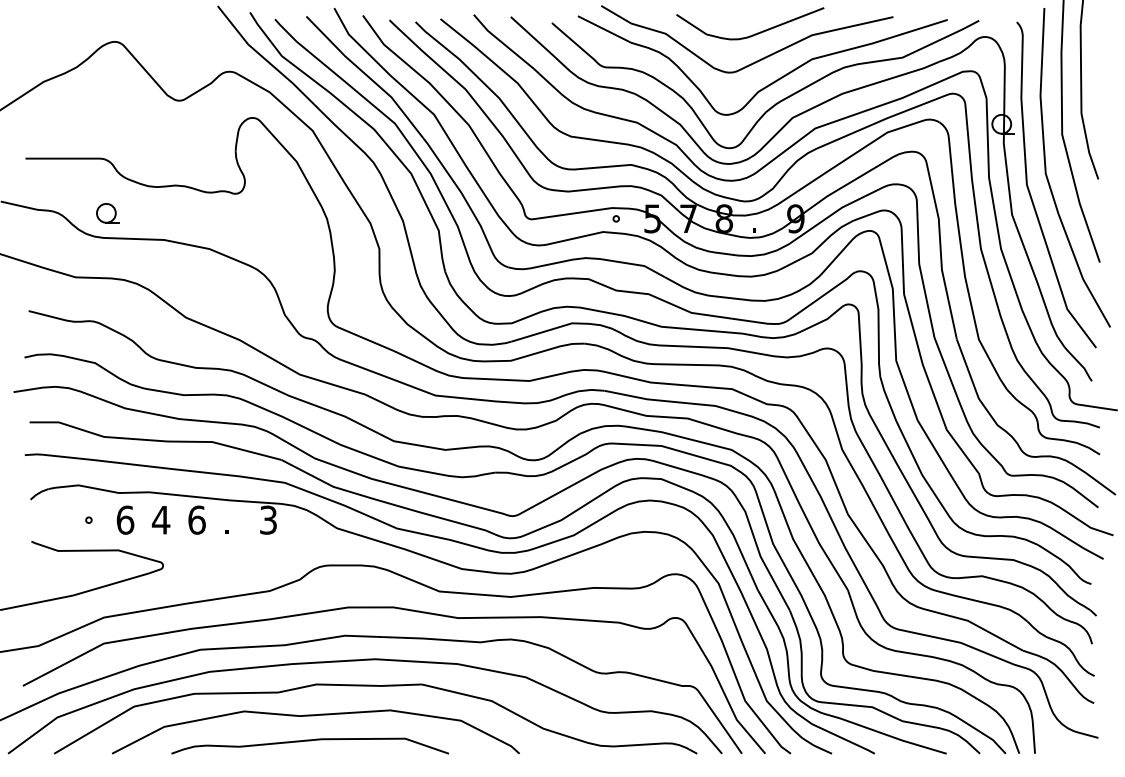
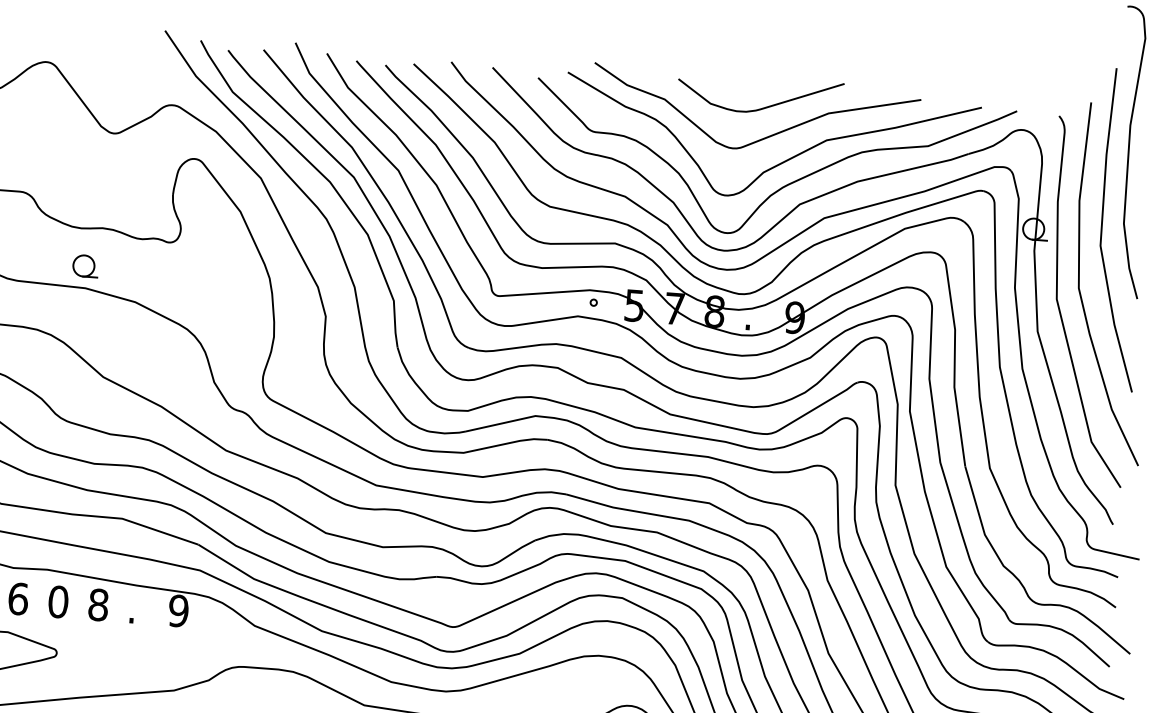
part: (107, 213) -> (85, 266), moved
text: (160, 519) -> (57, 601), 4 -> 0
text: (196, 519) -> (98, 604), 6 -> 8
text: (268, 519) -> (178, 610), 3 -> 9

